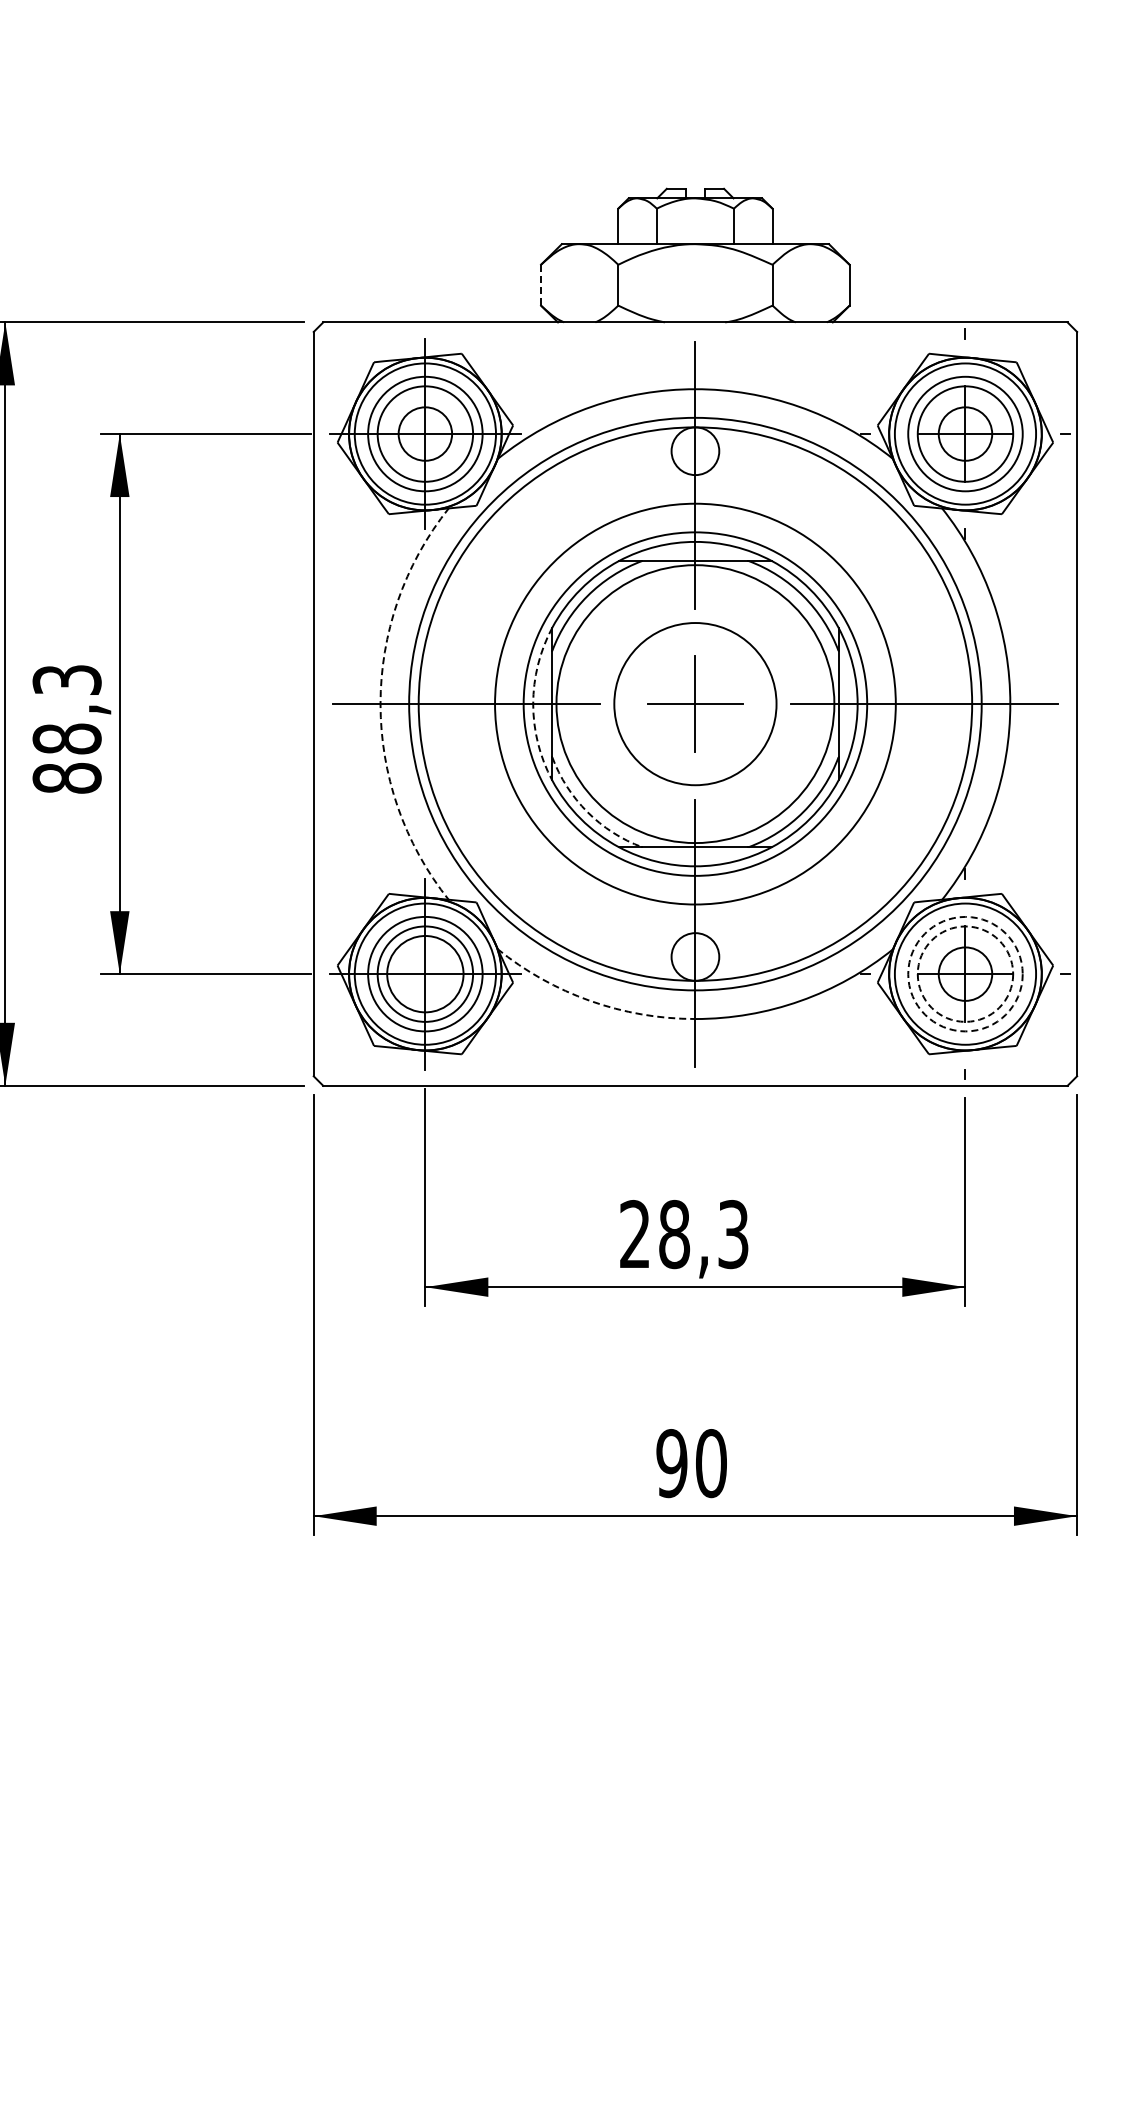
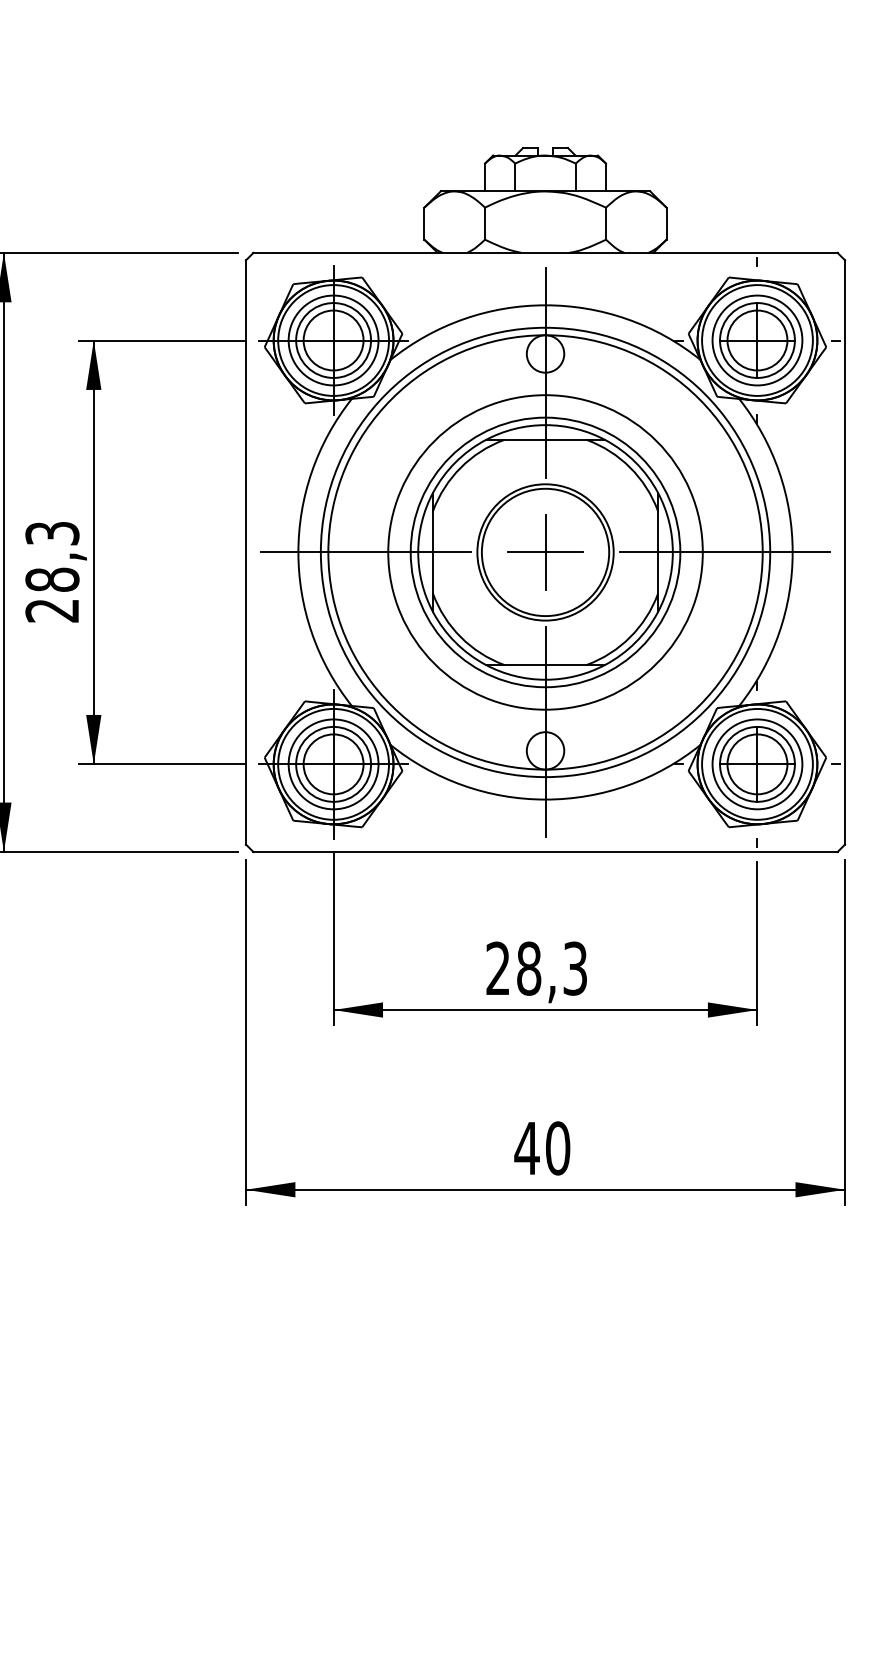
line: (541, 285) -> (424, 223), dashed -> solid
circle: (425, 433) -> (333, 340), size x1.43
circle: (965, 433) -> (757, 340), size x1.43
circle: (695, 703) -> (545, 551), size x0.62
arc: (380, 704) -> (298, 552), dashed -> solid
arc: (533, 704) -> (418, 552), dashed -> solid
text: (66, 778) -> (51, 610), 88,3 -> 28,3
arc: (587, 812) -> (460, 637), dashed -> solid
circle: (965, 973) -> (757, 763), dashed -> solid
circle: (965, 973) -> (757, 763), dashed -> solid
circle: (965, 974) -> (757, 764), size x1.43
arc: (590, 1000) -> (463, 785), dashed -> solid
text: (671, 1463) -> (526, 1148), 90 -> 40

